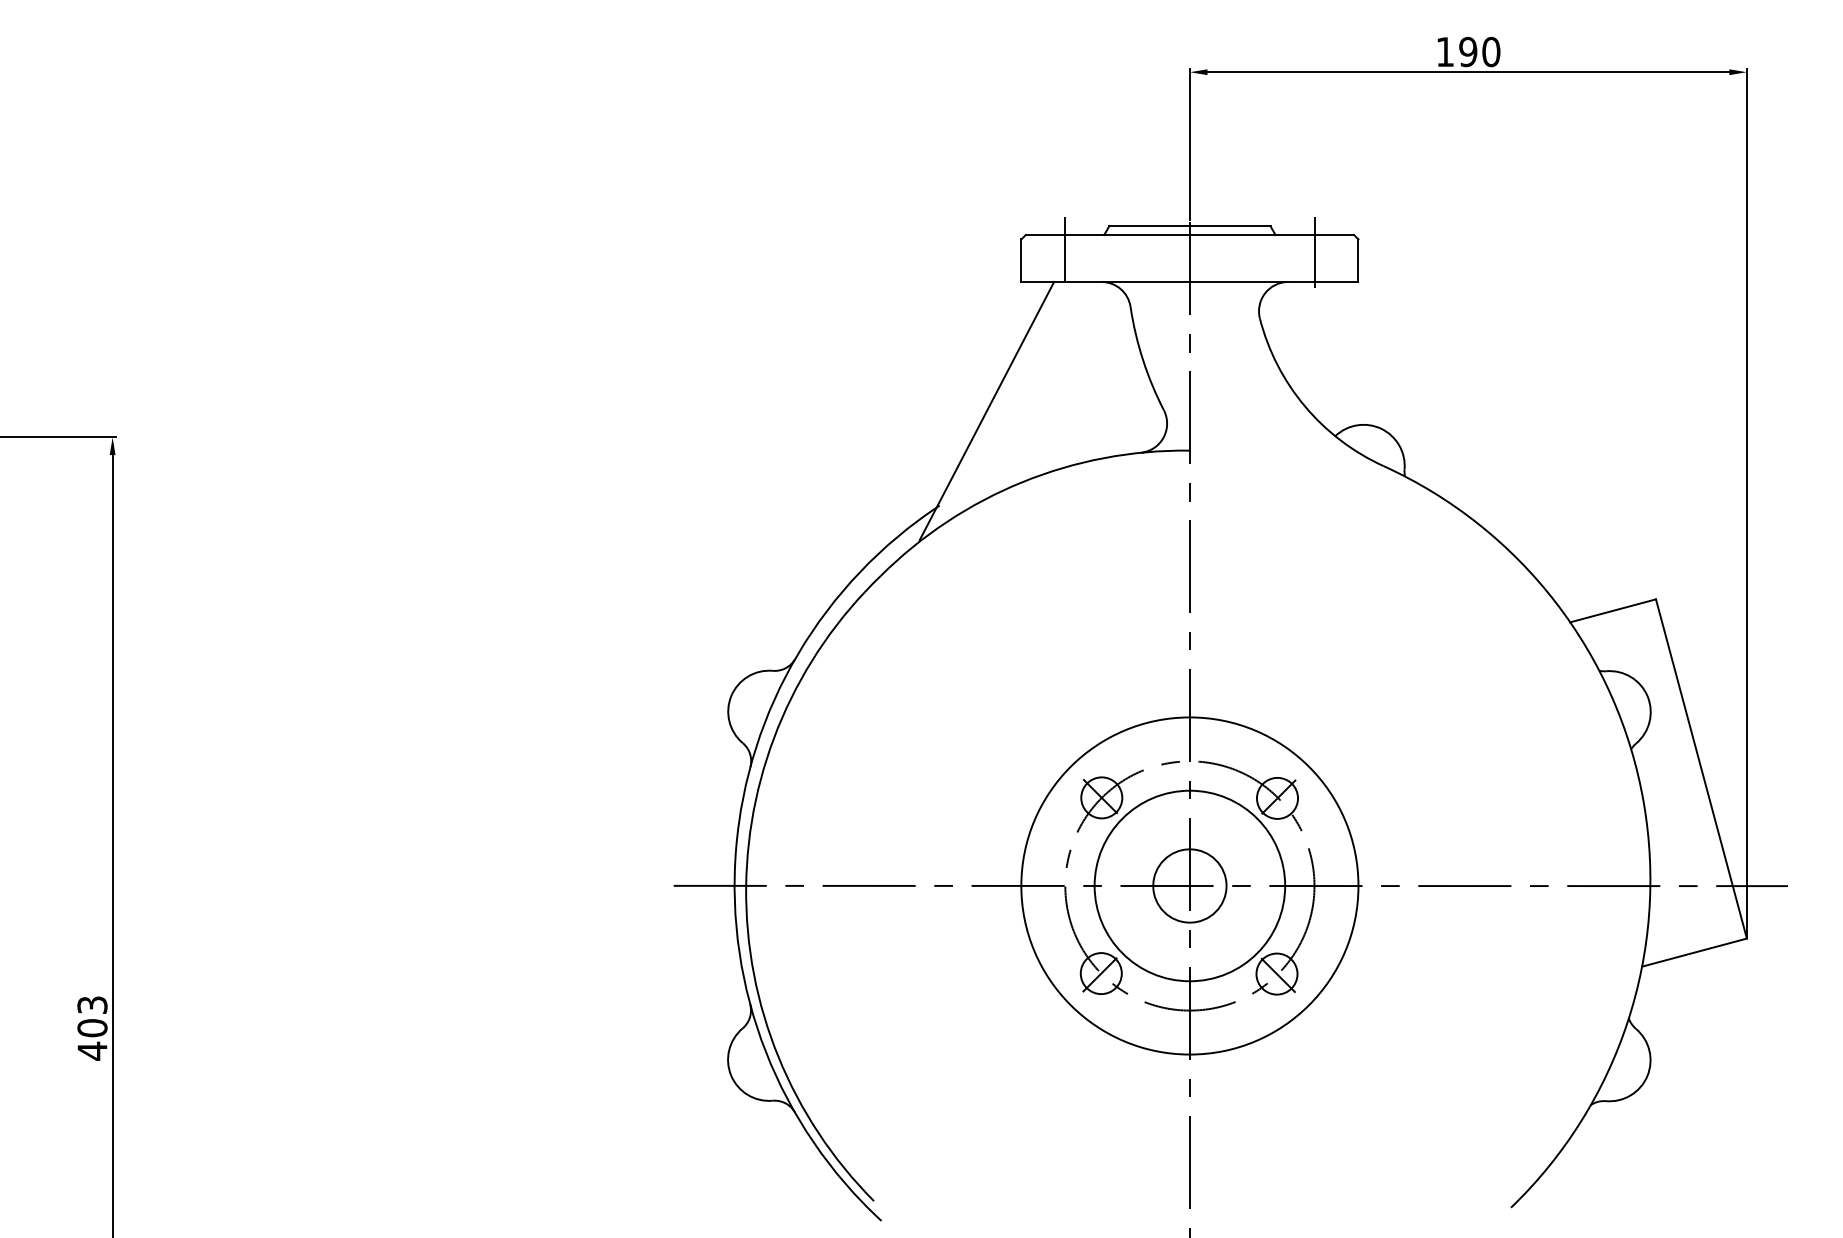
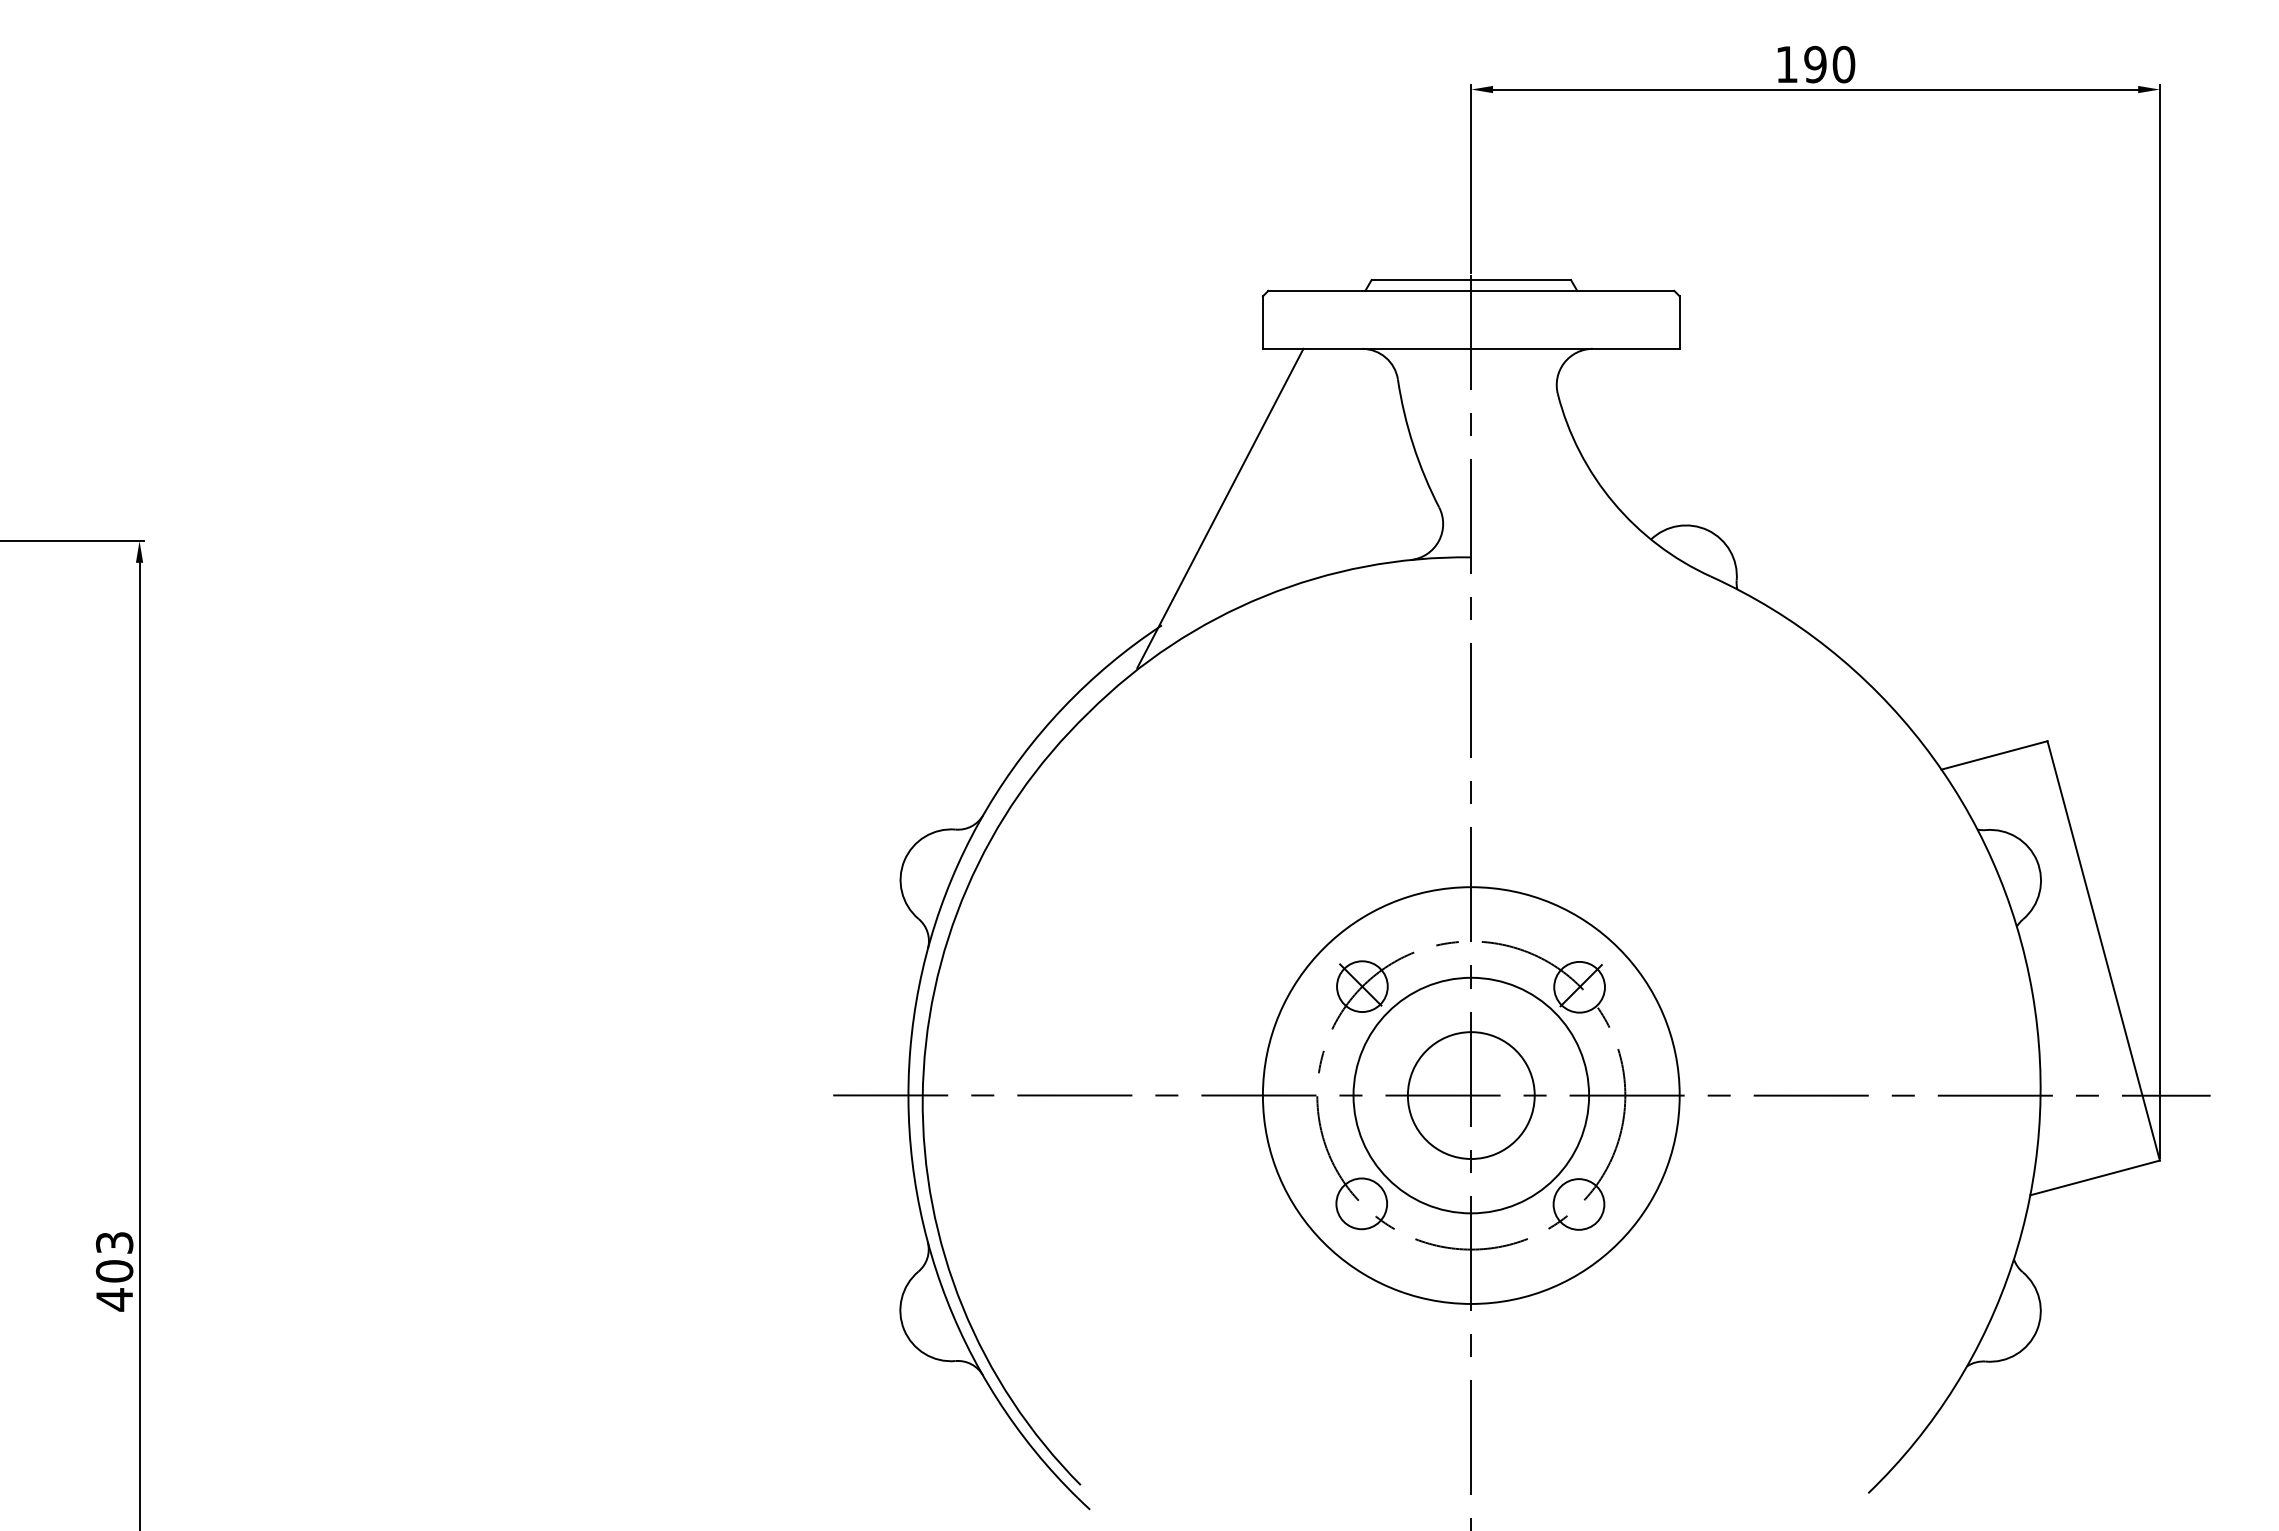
line: (1065, 250) -> (1317, 309), removed
line: (1314, 251) -> (1625, 311), removed
circle: (1190, 885) -> (1471, 1095), size x1.4
line: (1099, 974) -> (1359, 1205), removed
line: (1278, 974) -> (1580, 1205), removed

